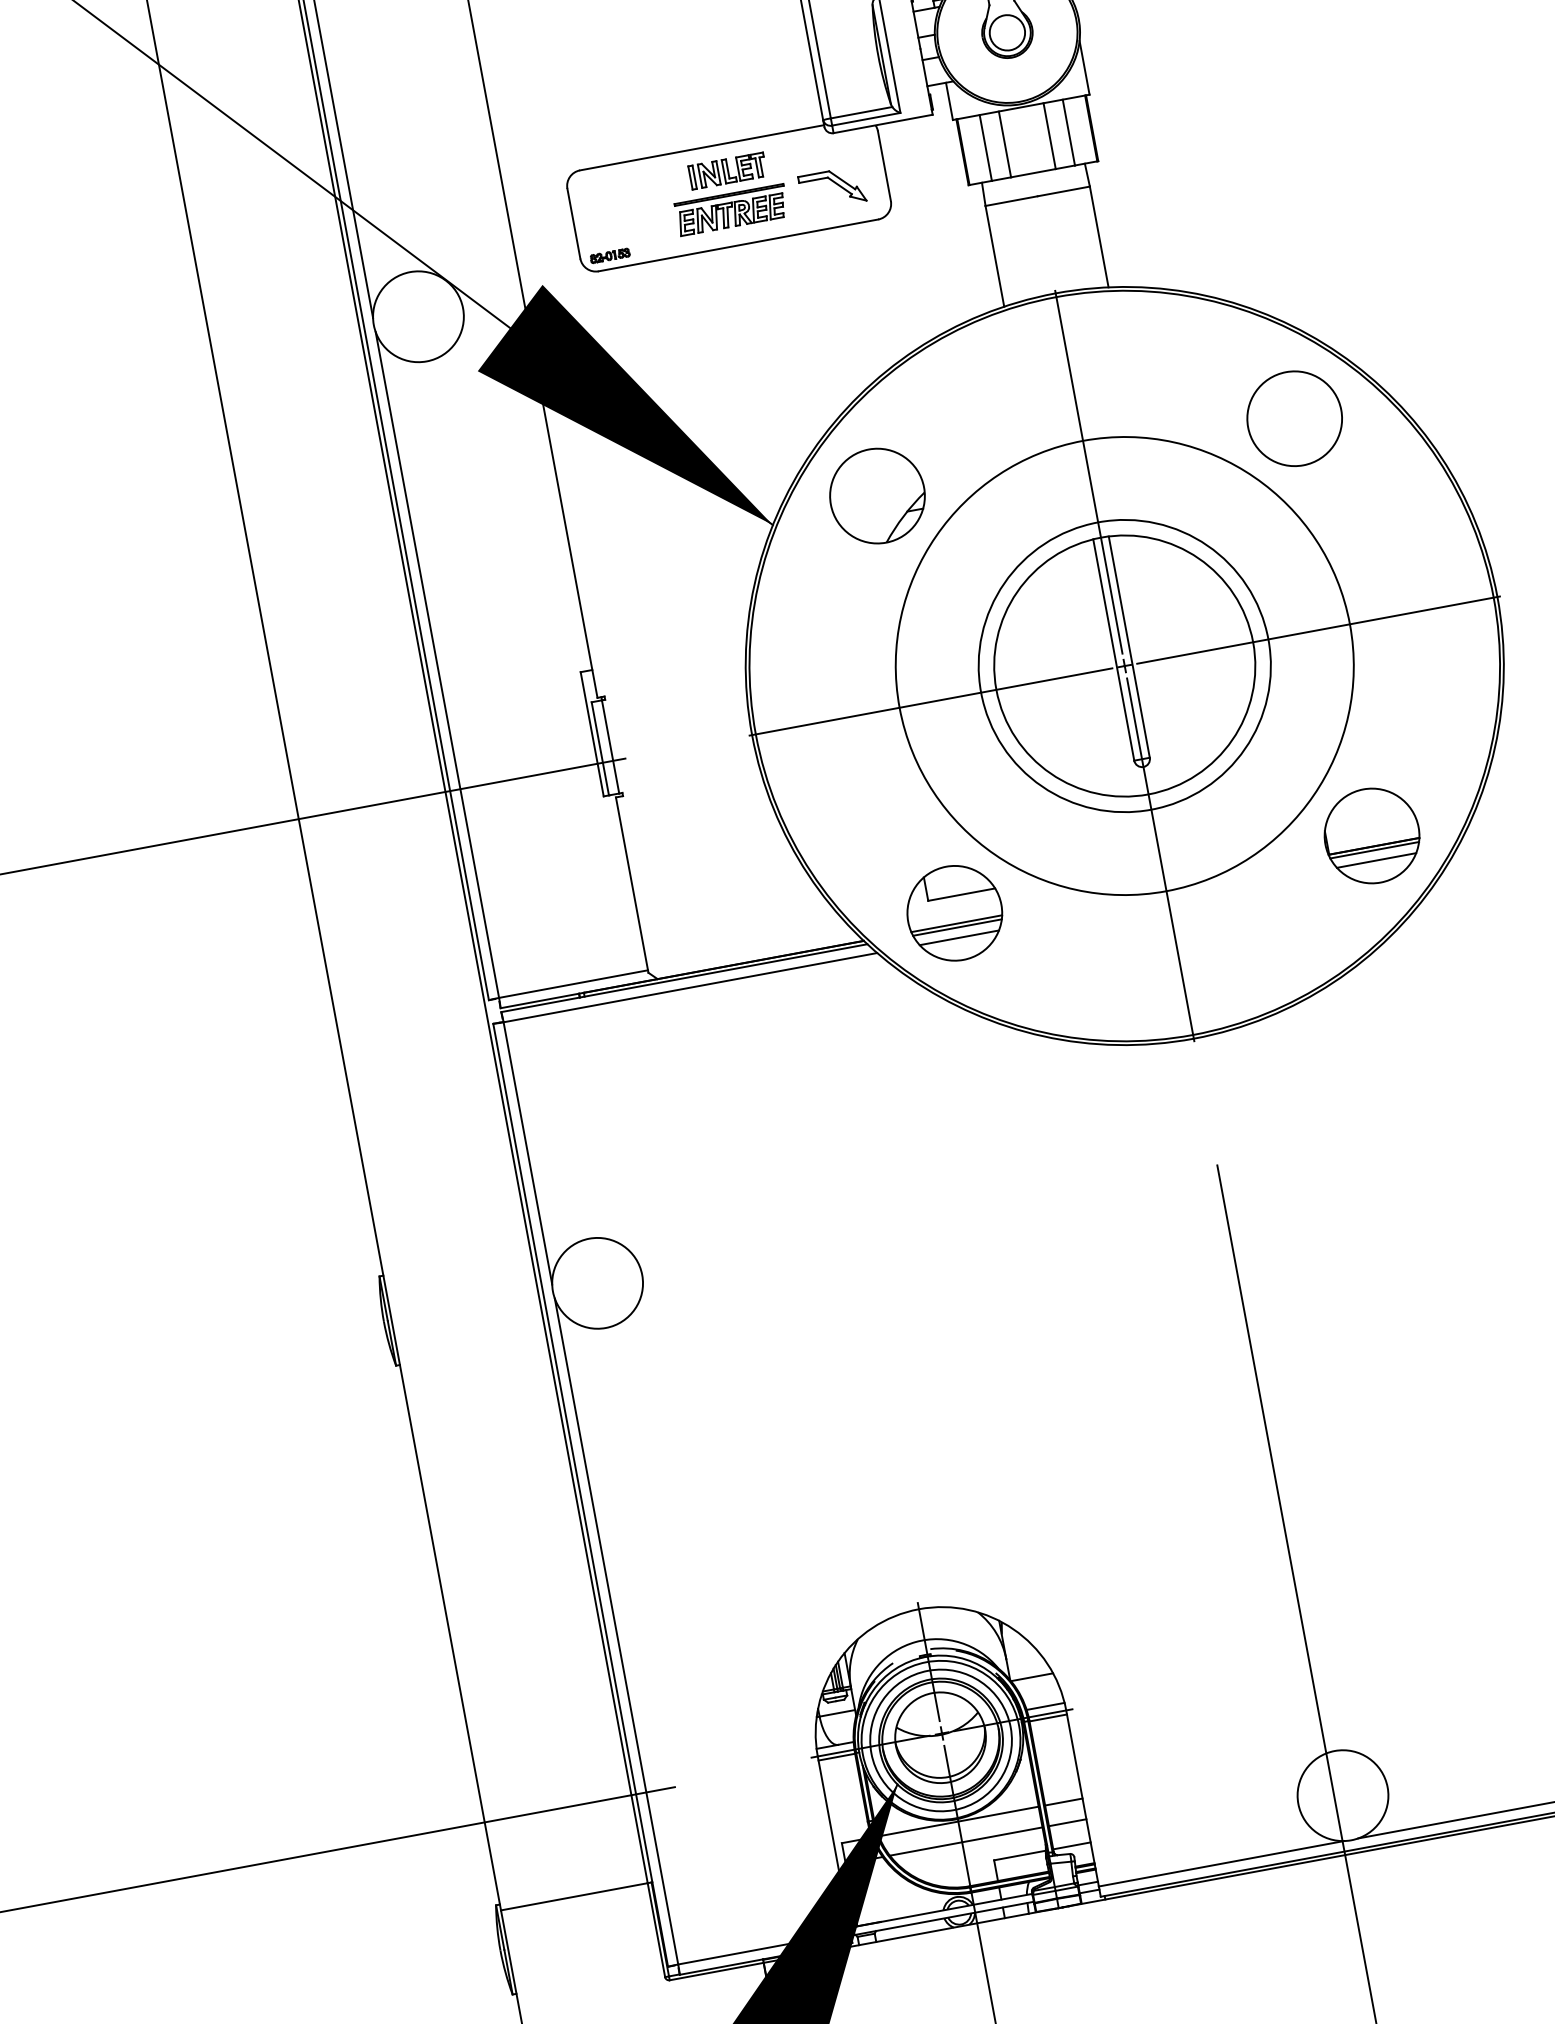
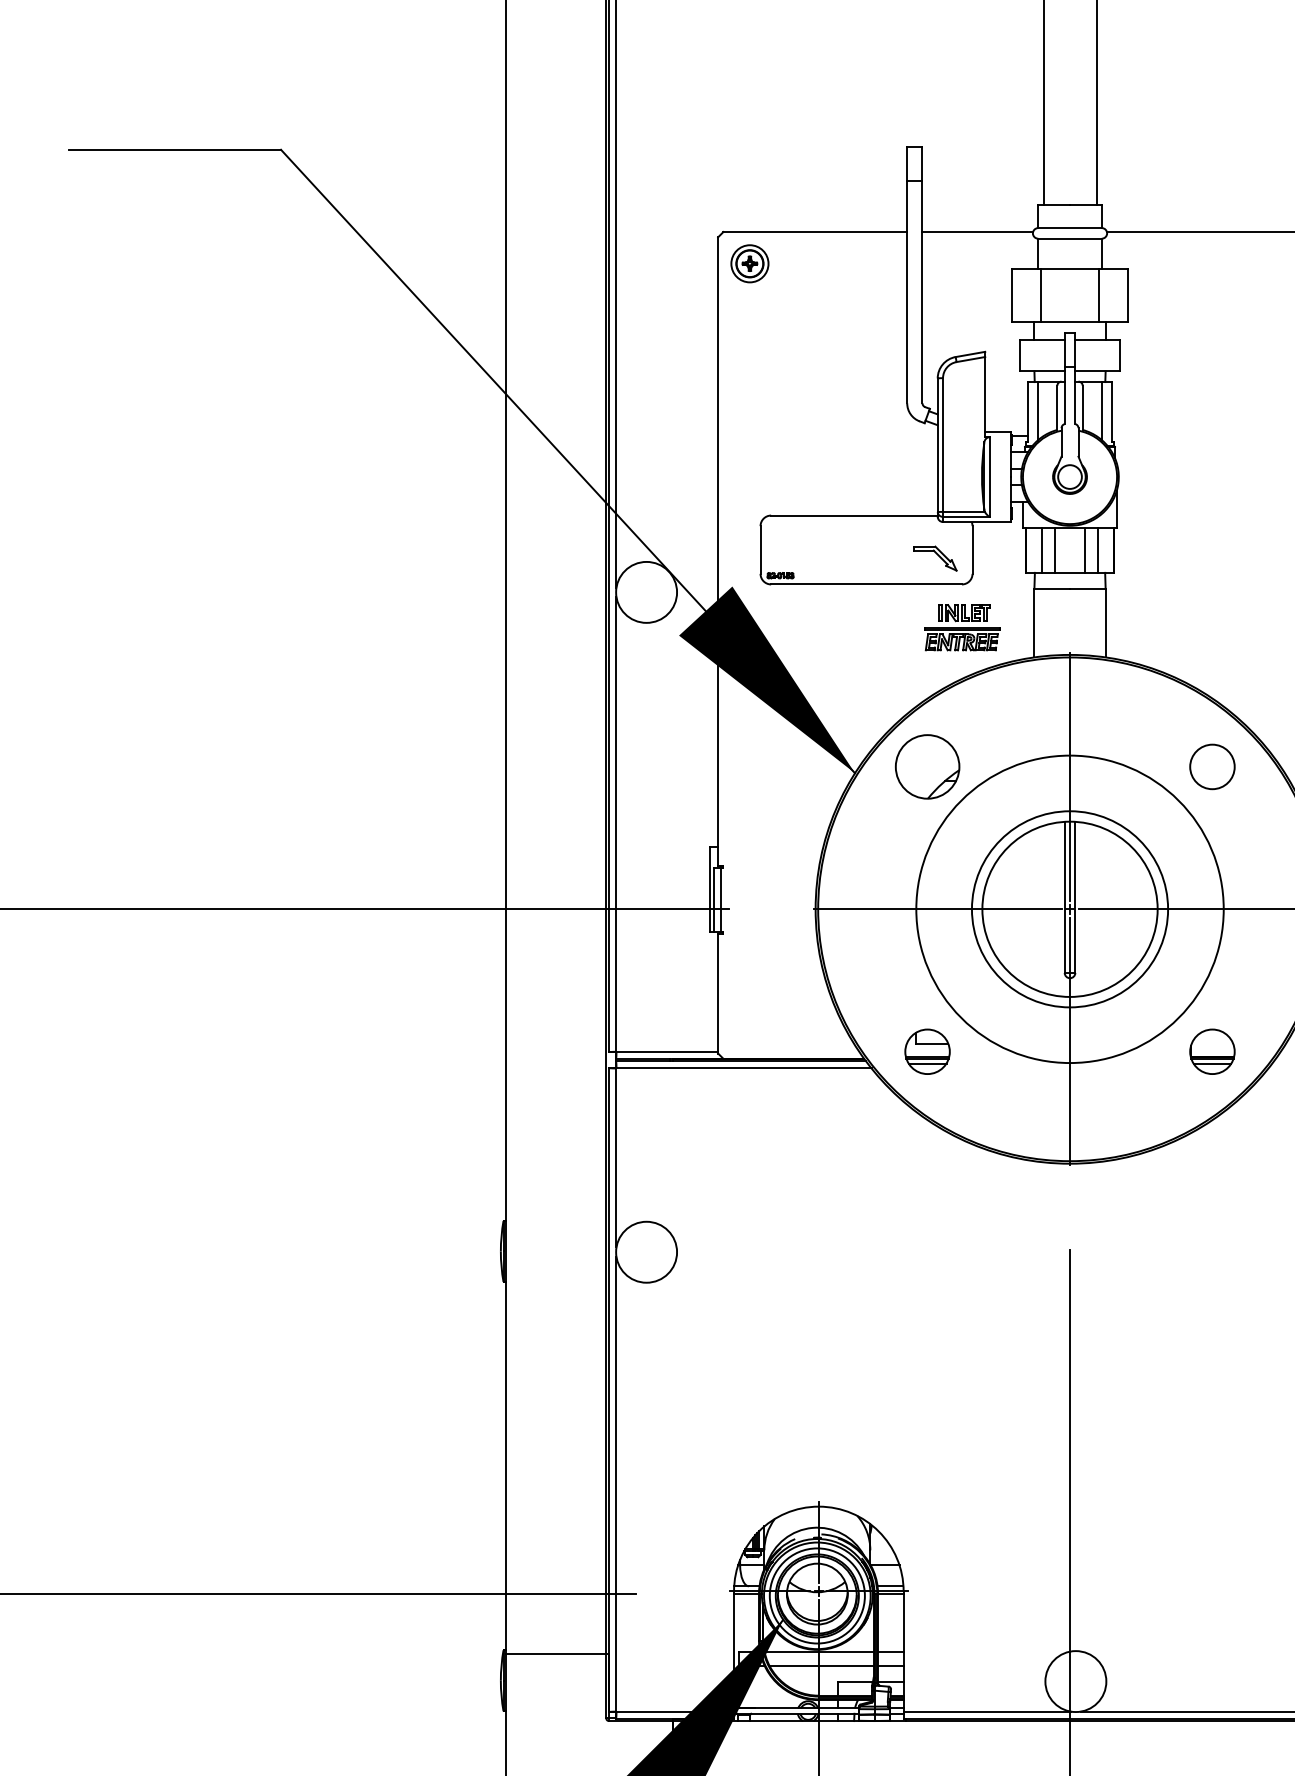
part: (728, 192) -> (962, 627), moved
circle: (1294, 418) -> (1212, 766), size x0.7
part: (1372, 835) -> (1212, 1051), size x0.7
part: (954, 913) -> (927, 1051), size x0.7

